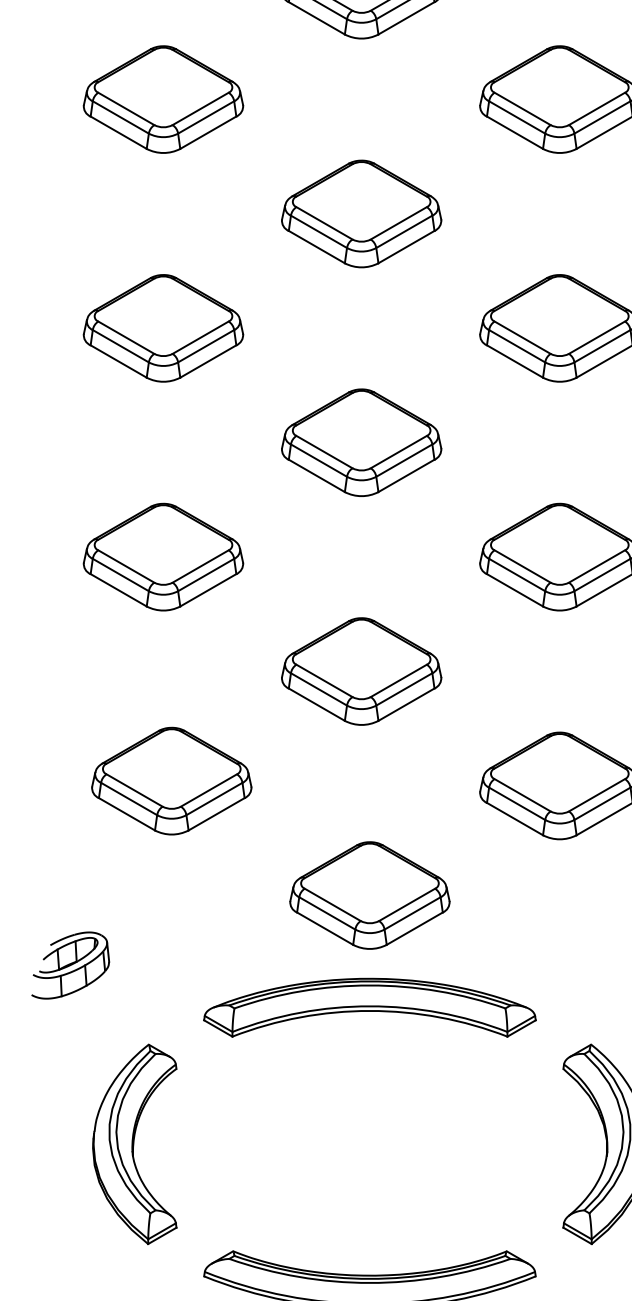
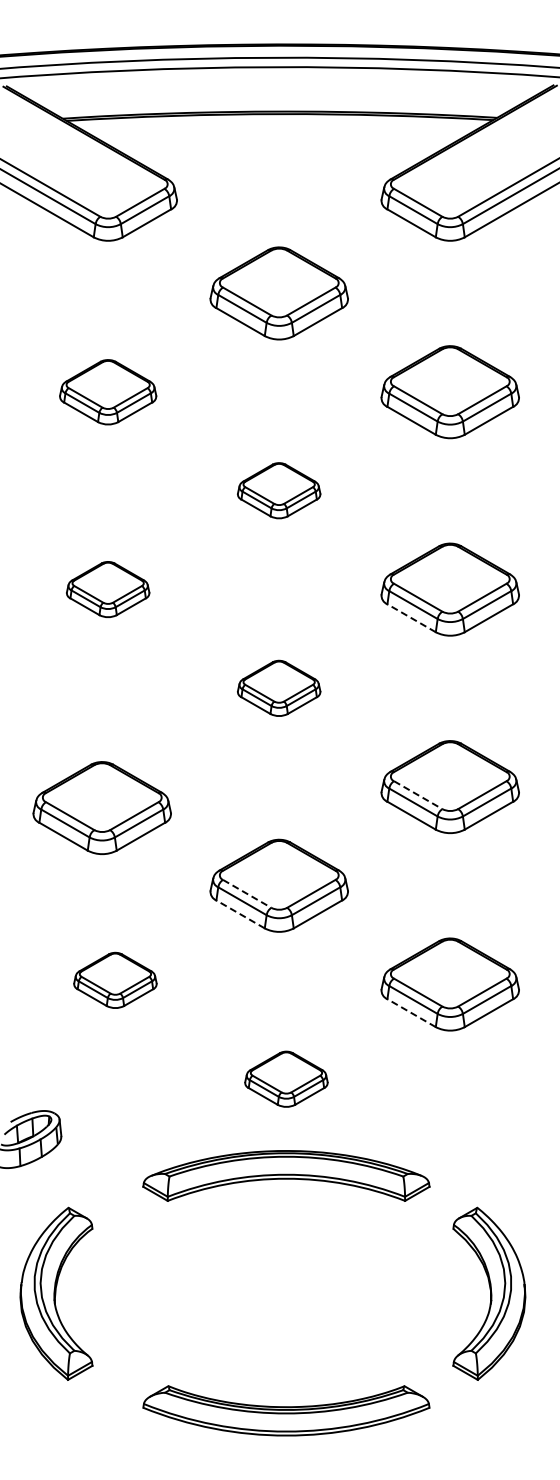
part: (162, 99) -> (107, 392), size x0.7
part: (360, 213) -> (278, 490), size x0.6
part: (162, 328) -> (107, 589), size x0.6
line: (514, 361) -> (411, 618), solid -> dashed
part: (360, 442) -> (278, 688), size x0.6
part: (162, 556) -> (101, 807), moved
line: (522, 566) -> (418, 795), solid -> dashed
line: (324, 680) -> (247, 893), solid -> dashed
line: (316, 704) -> (240, 914), solid -> dashed
part: (171, 781) -> (115, 980), size x0.6
line: (514, 819) -> (411, 1013), solid -> dashed
part: (370, 895) -> (286, 1079), size x0.6
part: (134, 1143) -> (56, 1293), moved

